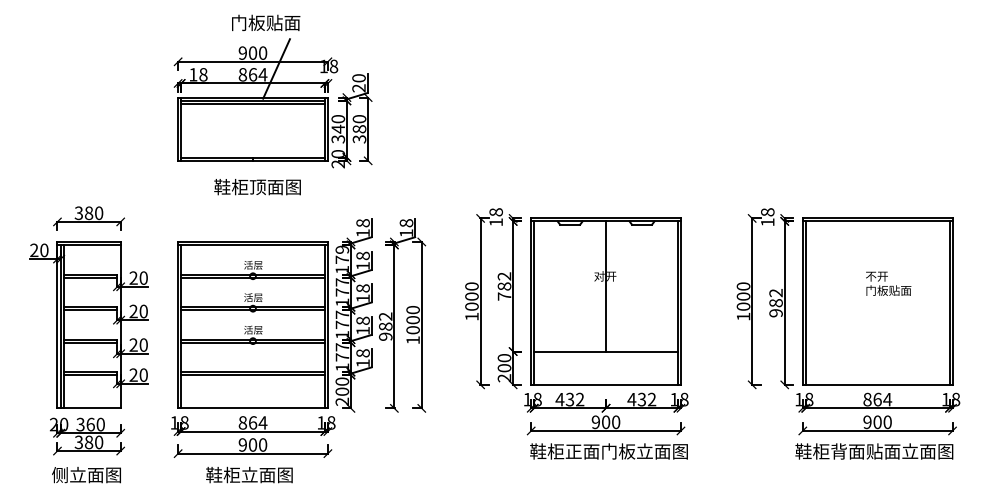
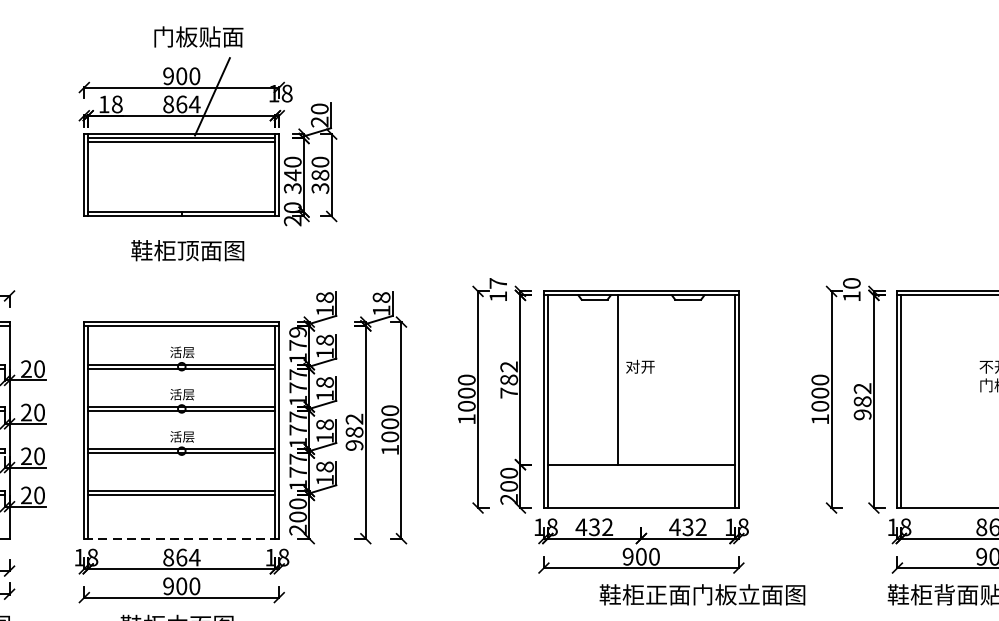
text: (495, 212) -> (497, 283), 18 -> 17
text: (767, 212) -> (851, 283), 18 -> 10
line: (606, 286) -> (618, 380), moved
line: (253, 408) -> (182, 538), solid -> dashed
text: (608, 451) -> (701, 594), moved

